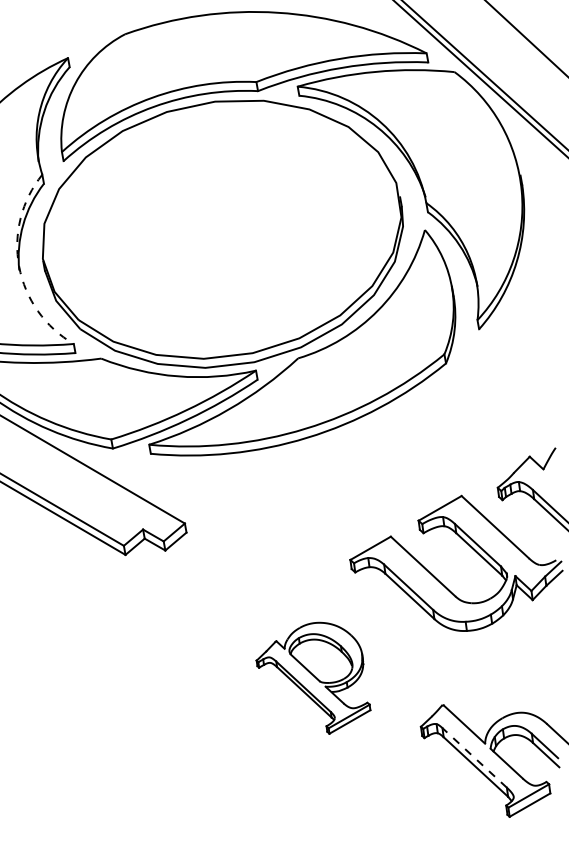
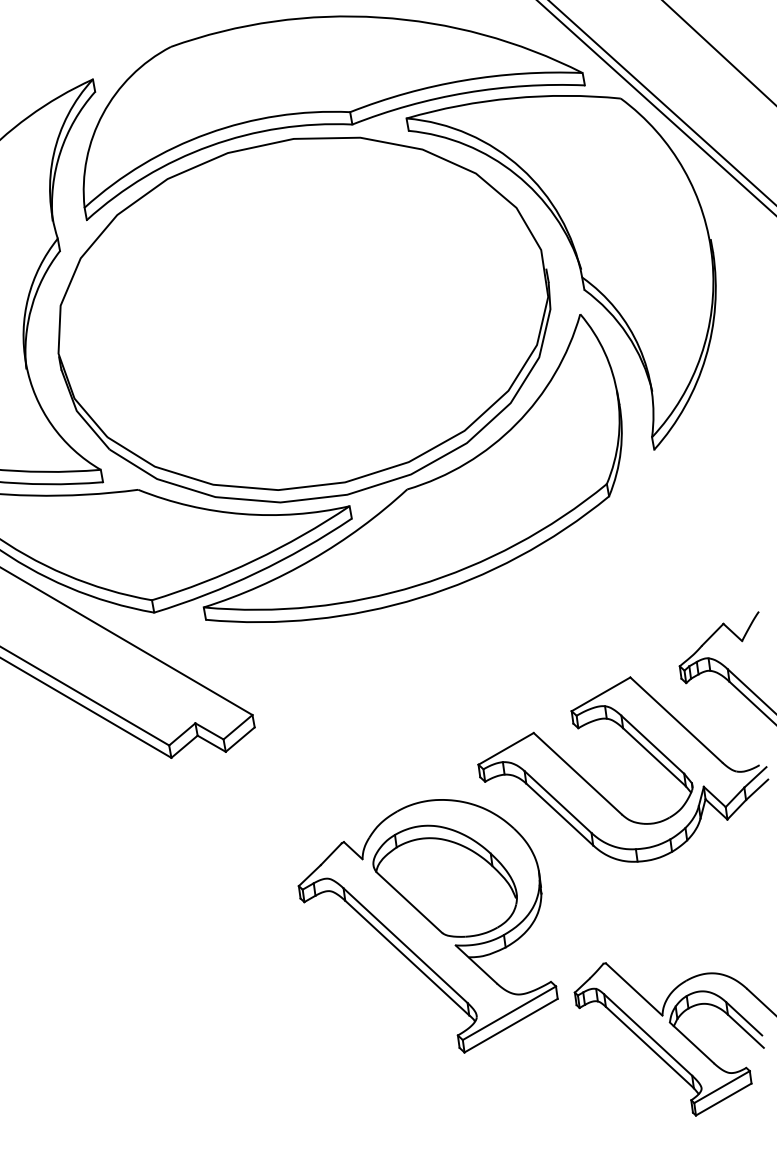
arc: (19, 266) -> (26, 364), dashed -> solid
part: (313, 678) -> (427, 926), size x1.67
line: (474, 758) -> (648, 1035), dashed -> solid

